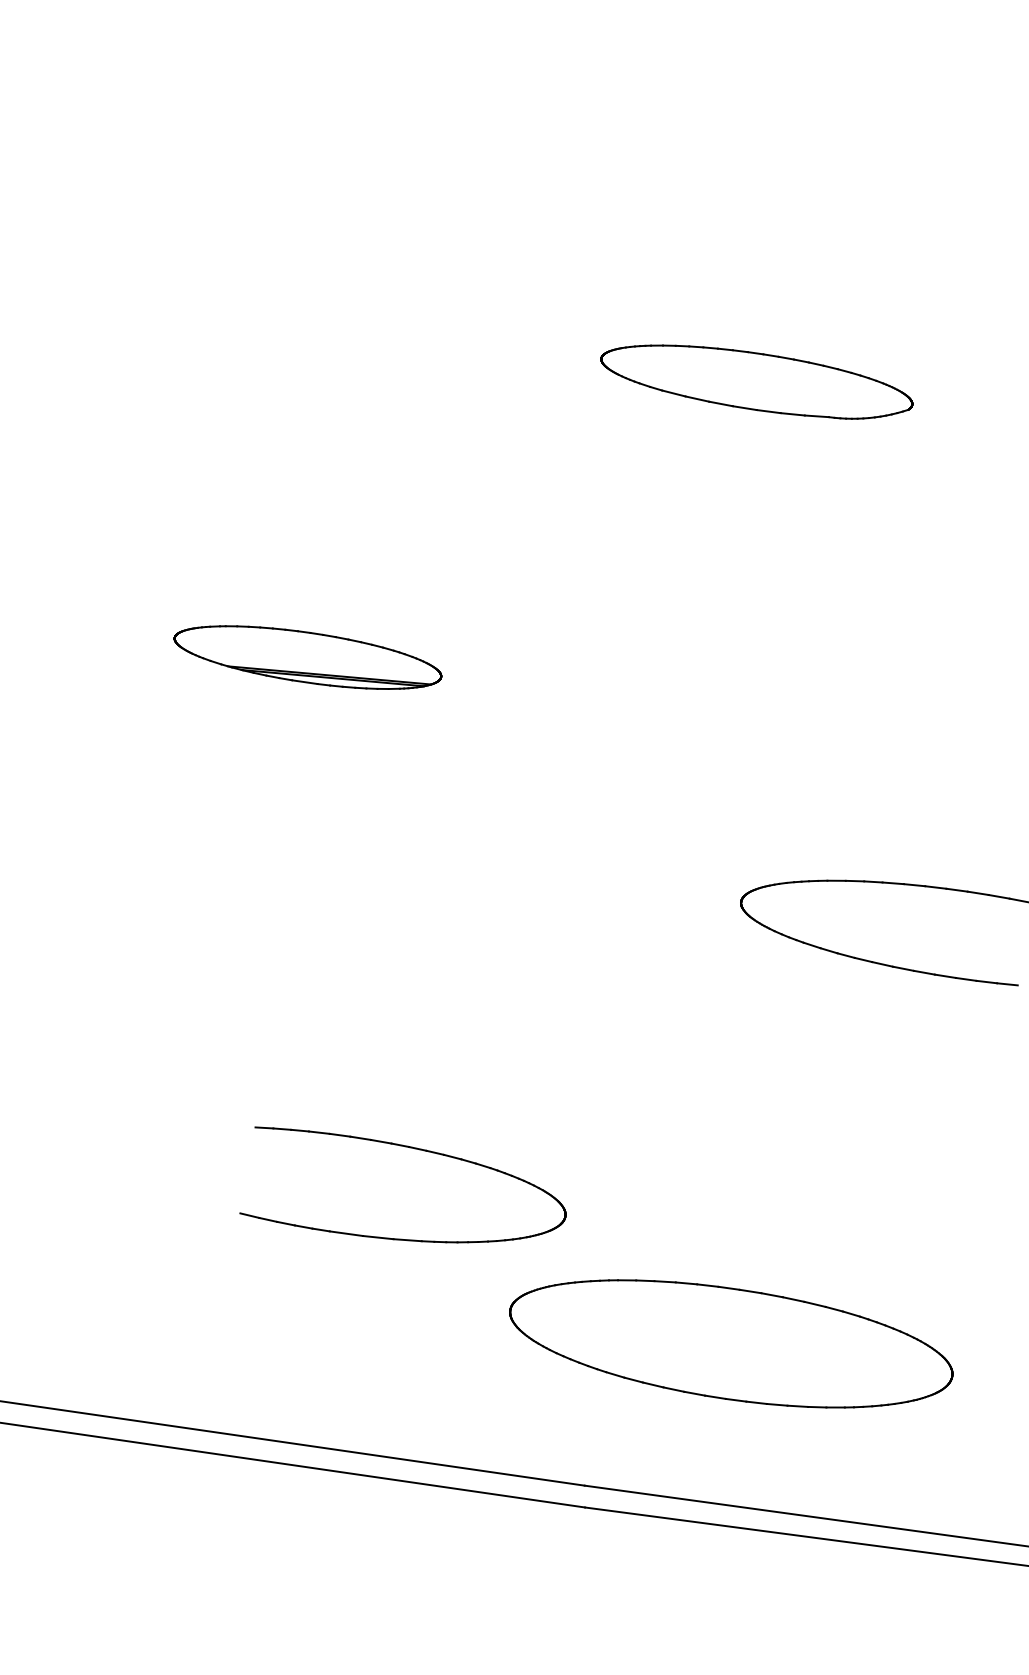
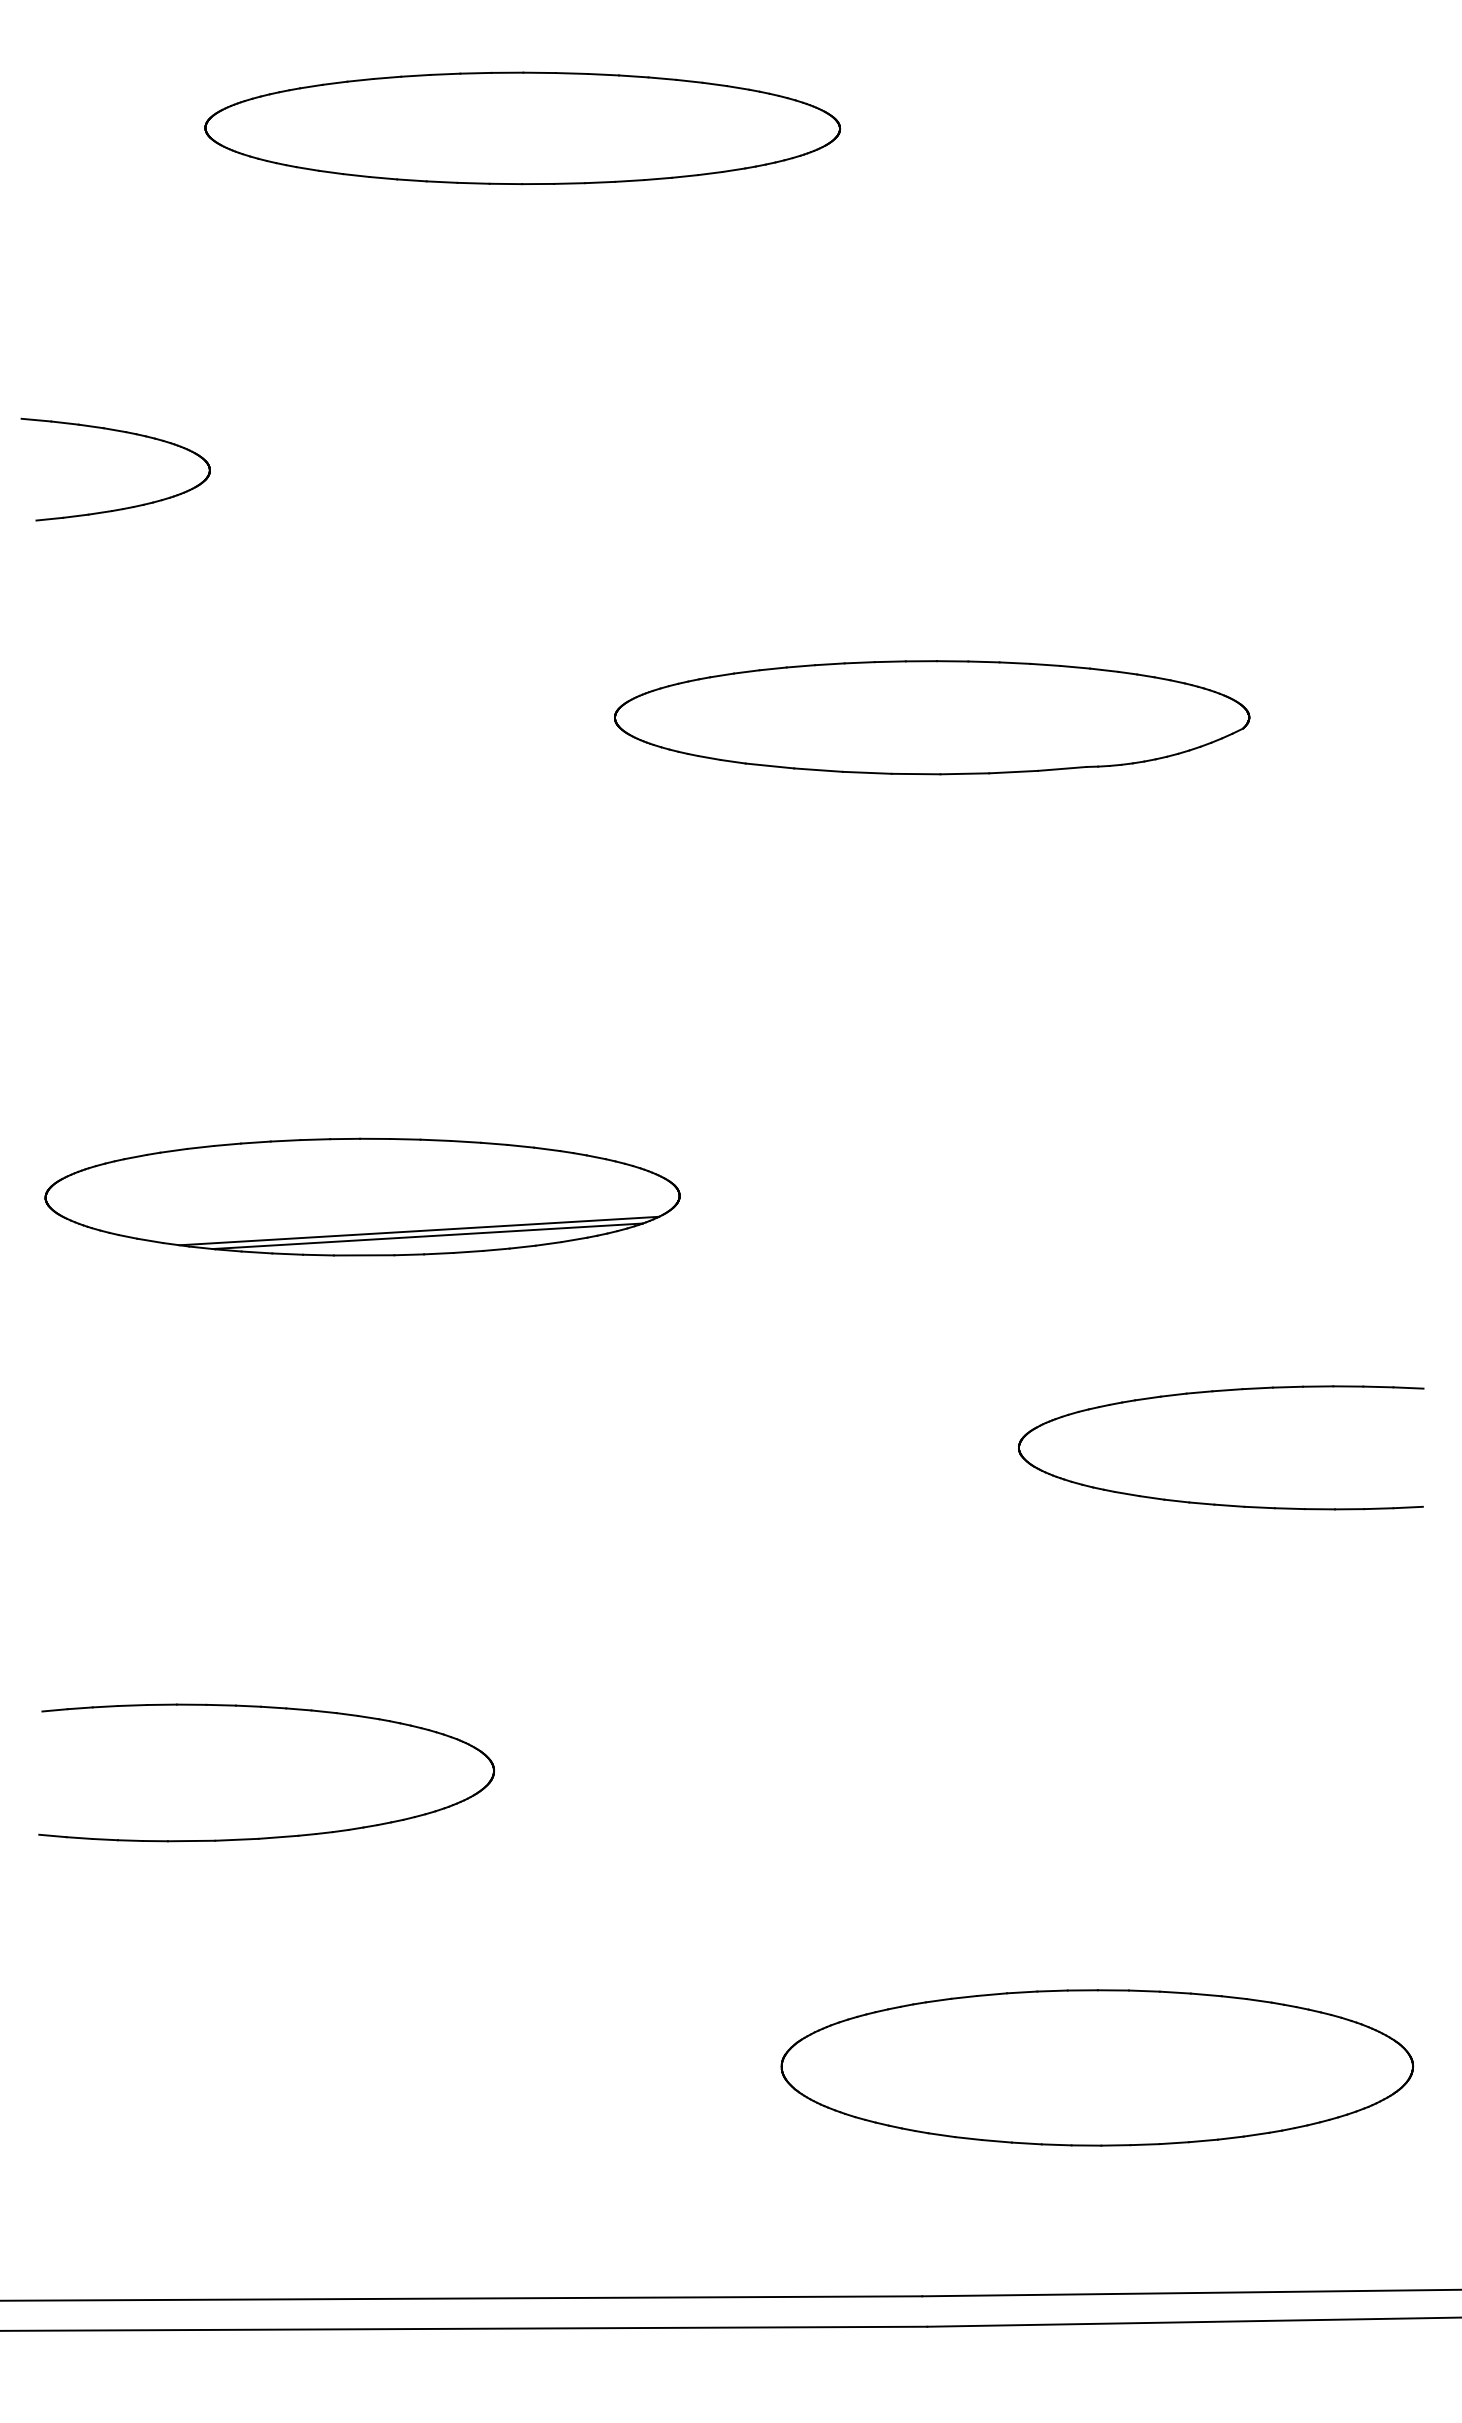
part: (218, 97) -> (120, 432), added
part: (757, 381) -> (932, 717), size x1.43
part: (307, 657) -> (362, 1196), size x1.67
part: (413, 1148) -> (267, 1708), moved

